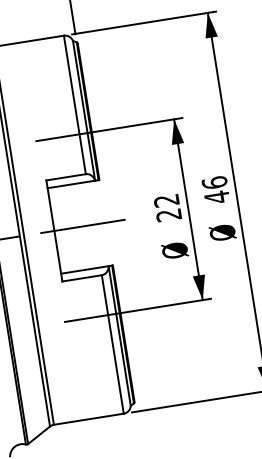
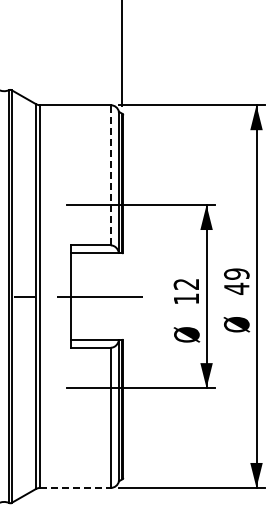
line: (74, 104) -> (110, 174), solid -> dashed
text: (214, 182) -> (236, 273), 46 -> 49
text: (167, 214) -> (185, 298), 22 -> 12
line: (88, 418) -> (75, 487), solid -> dashed

